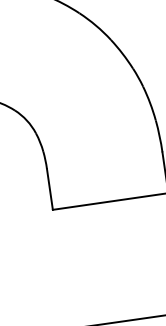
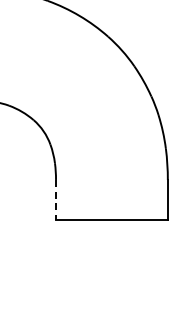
line: (50, 189) -> (56, 199), solid -> dashed

